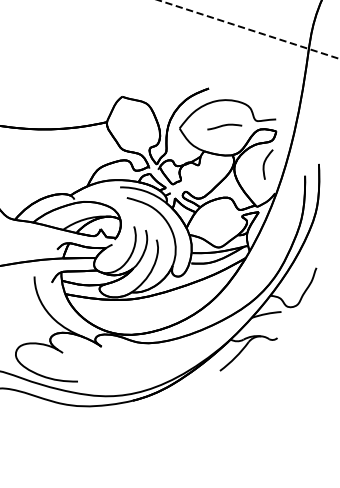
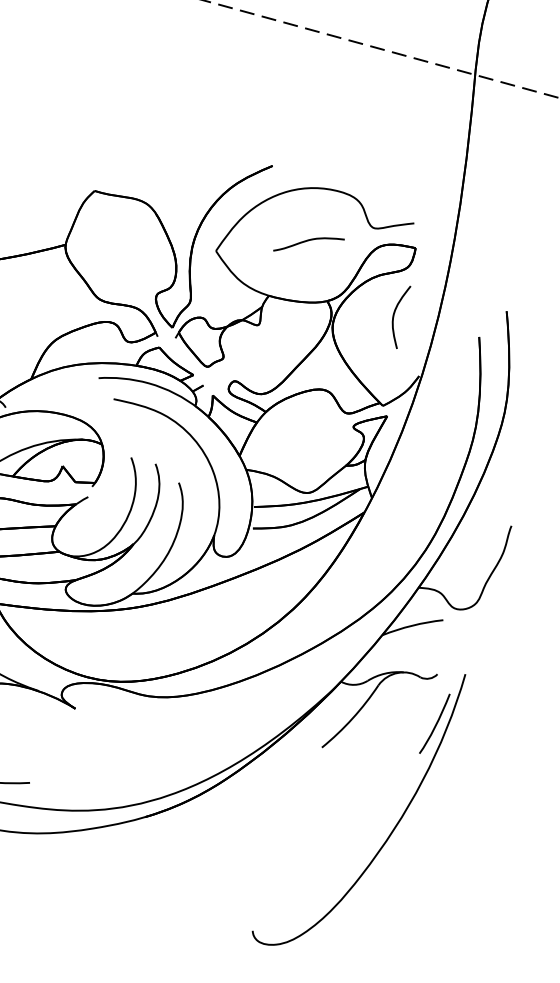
part: (250, 413) -> (388, 832), added

